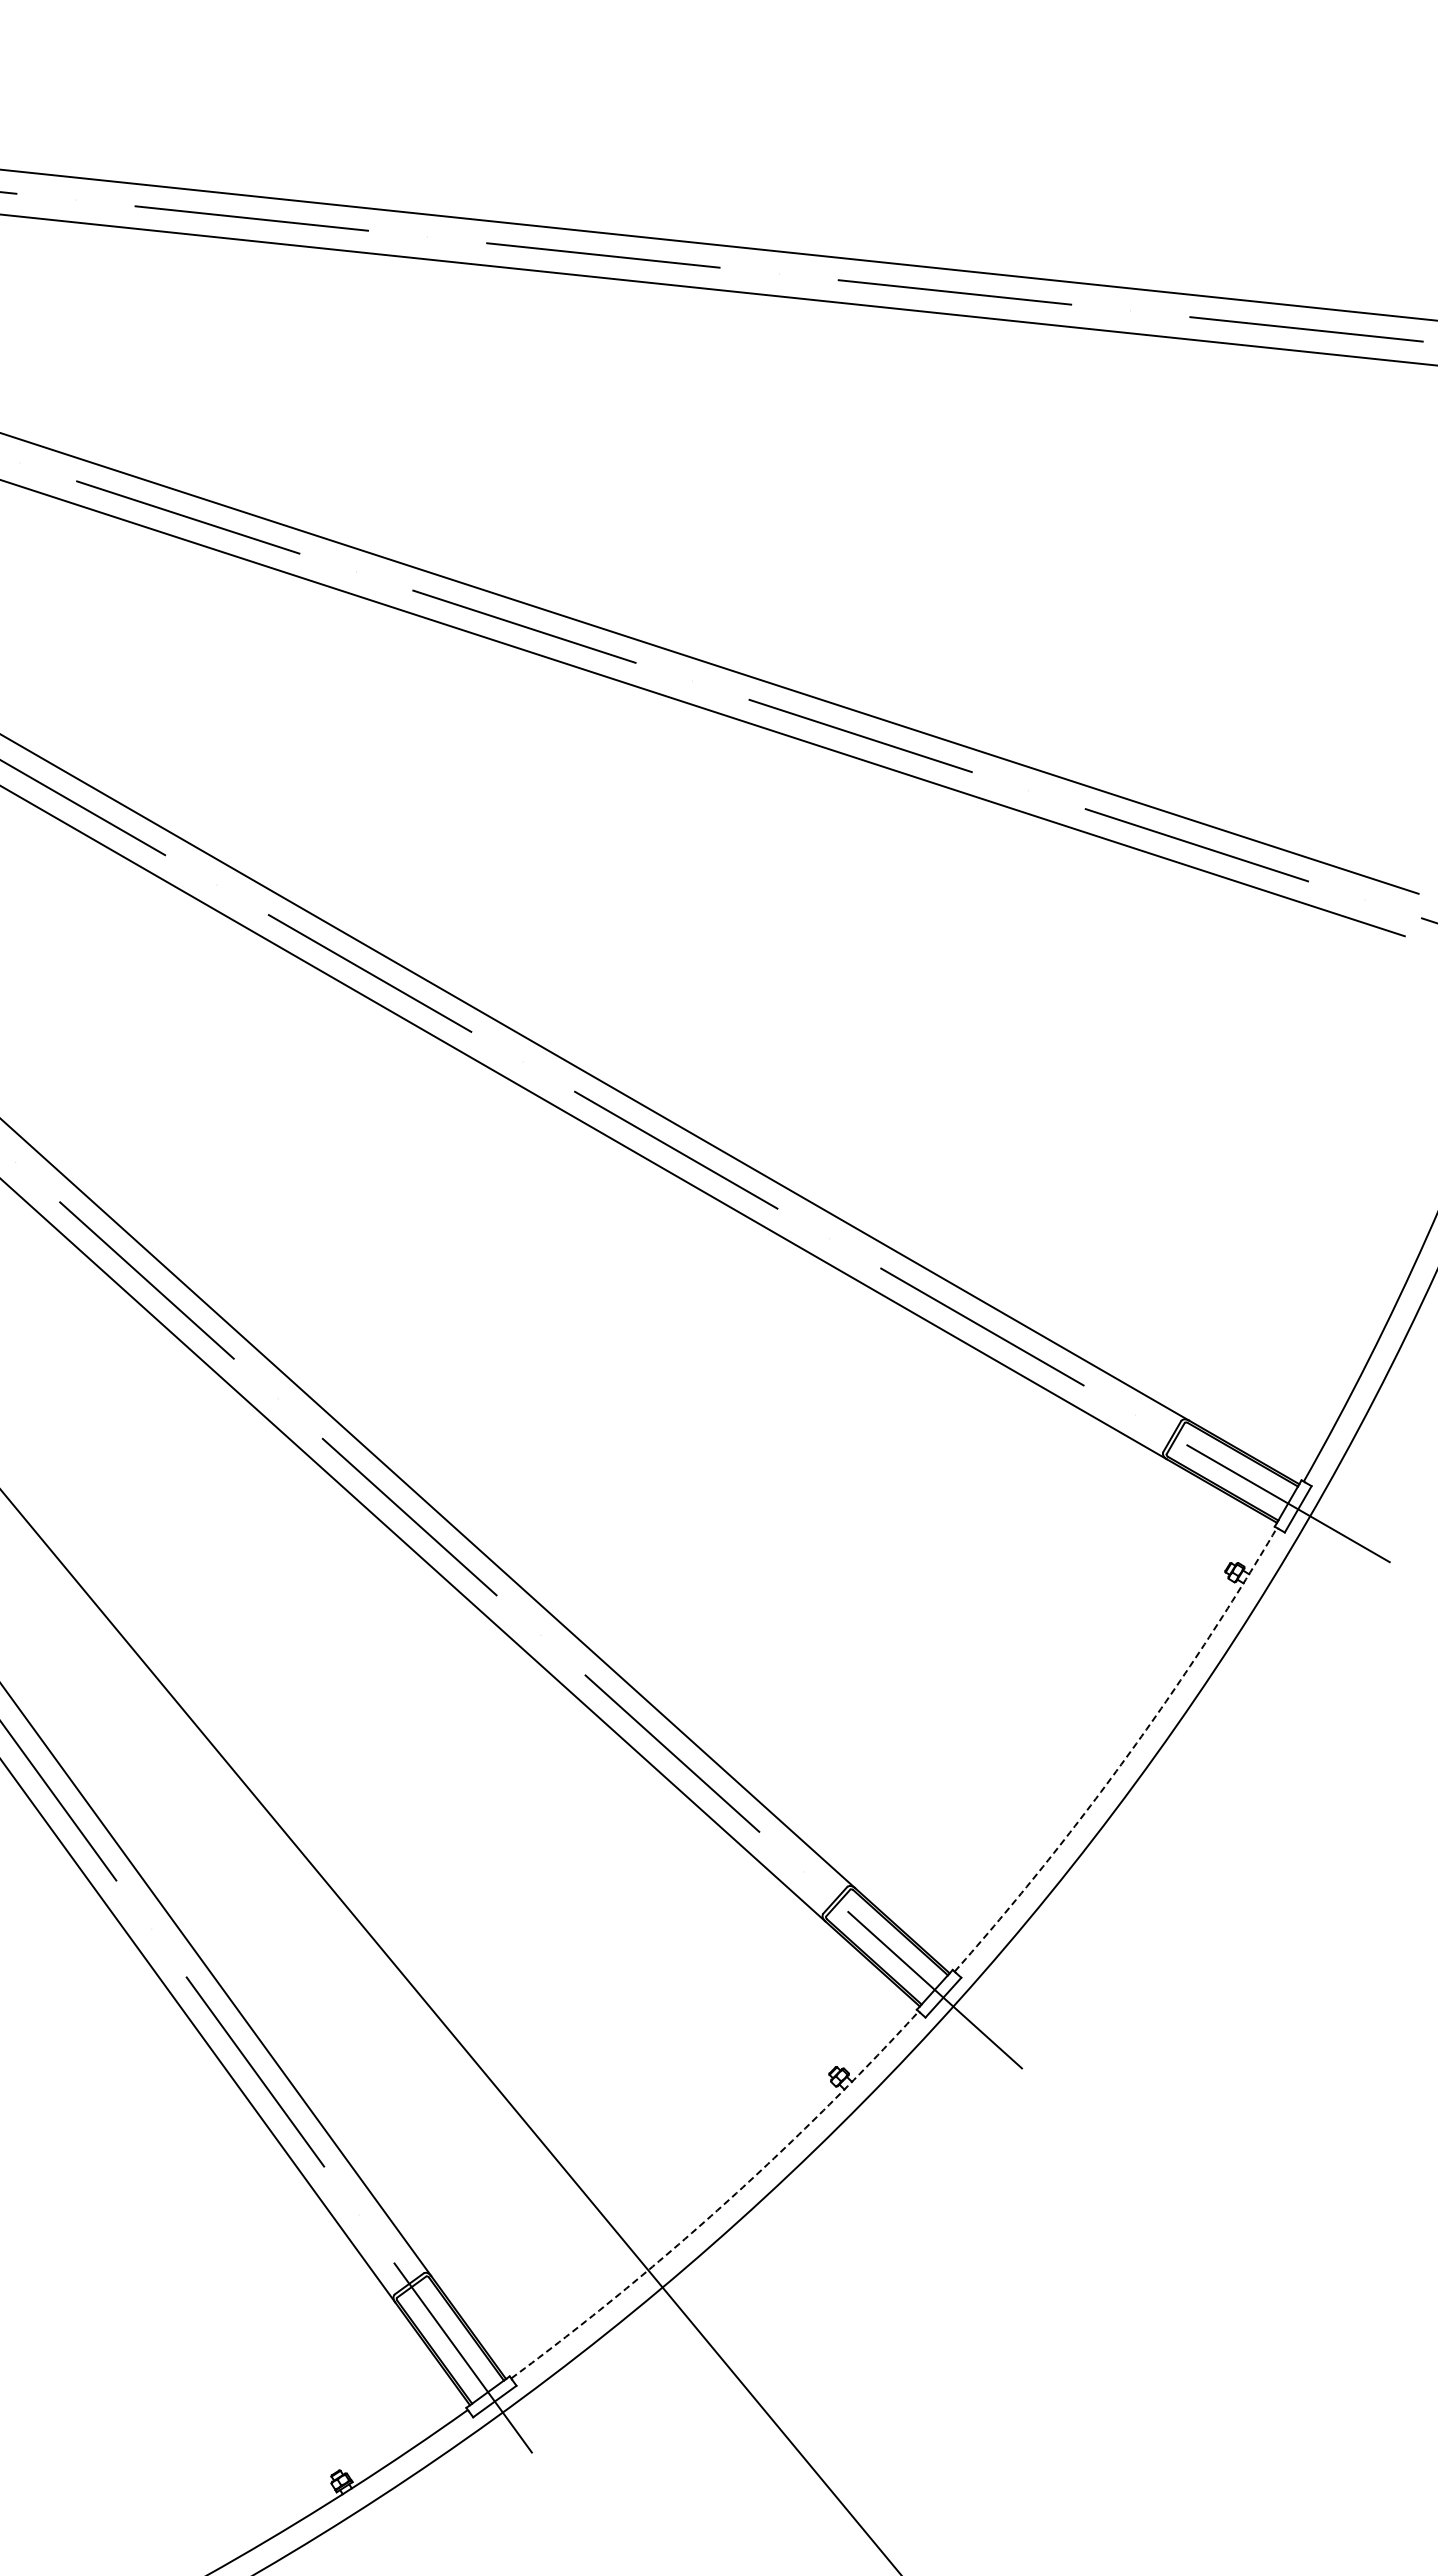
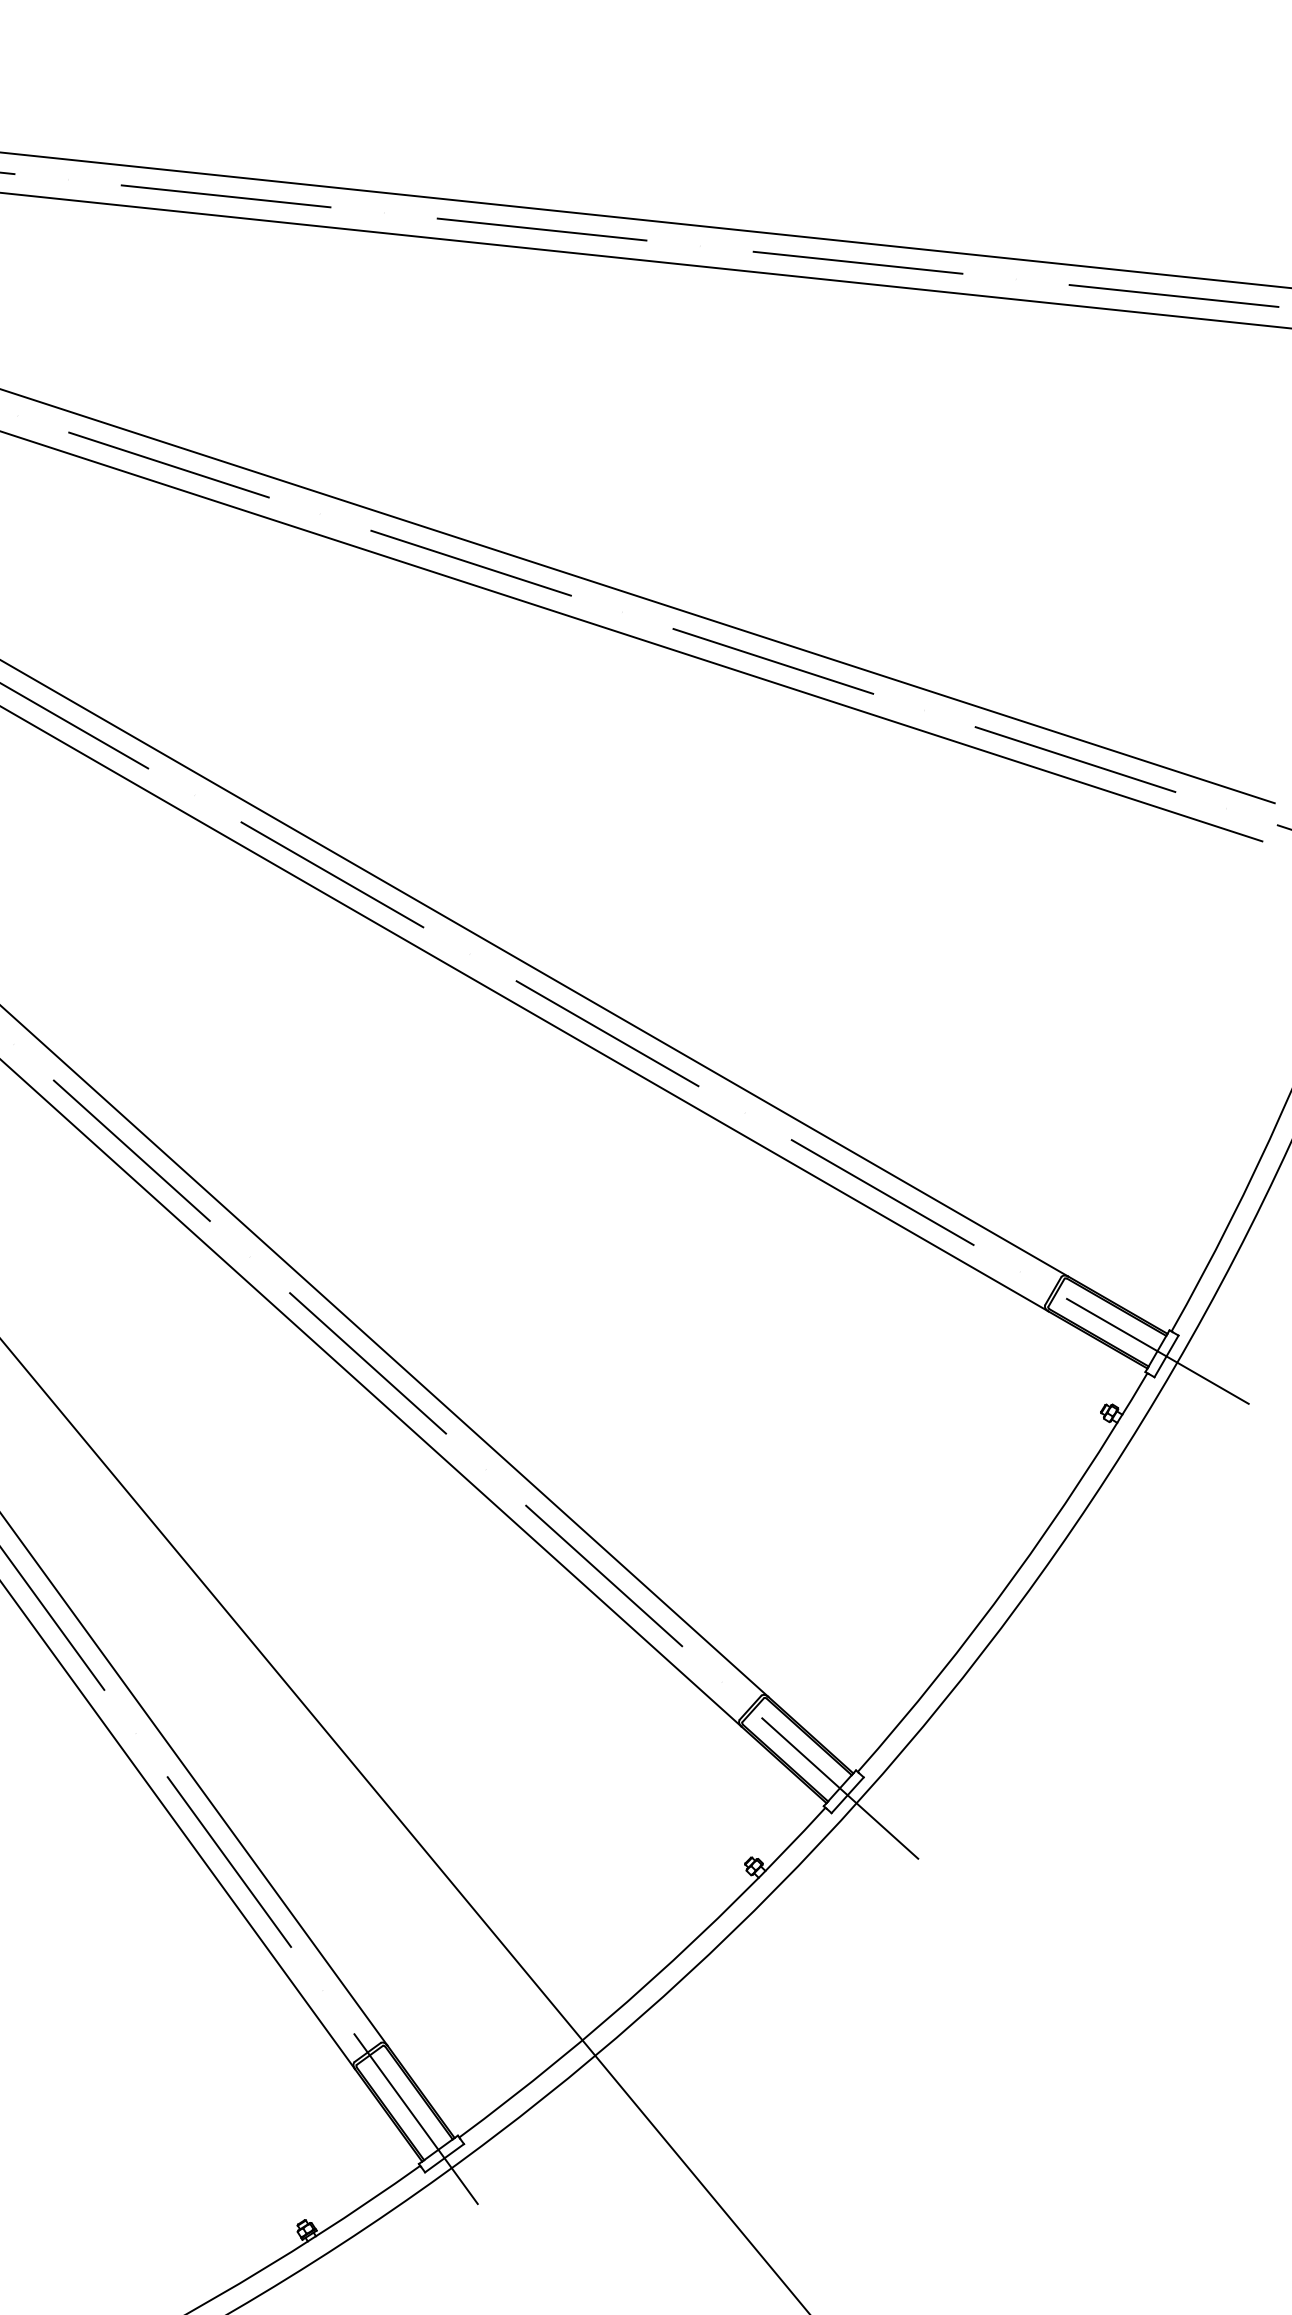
arc: (1126, 1757) -> (1012, 1579), dashed -> solid
arc: (723, 2204) -> (650, 1981), dashed -> solid

